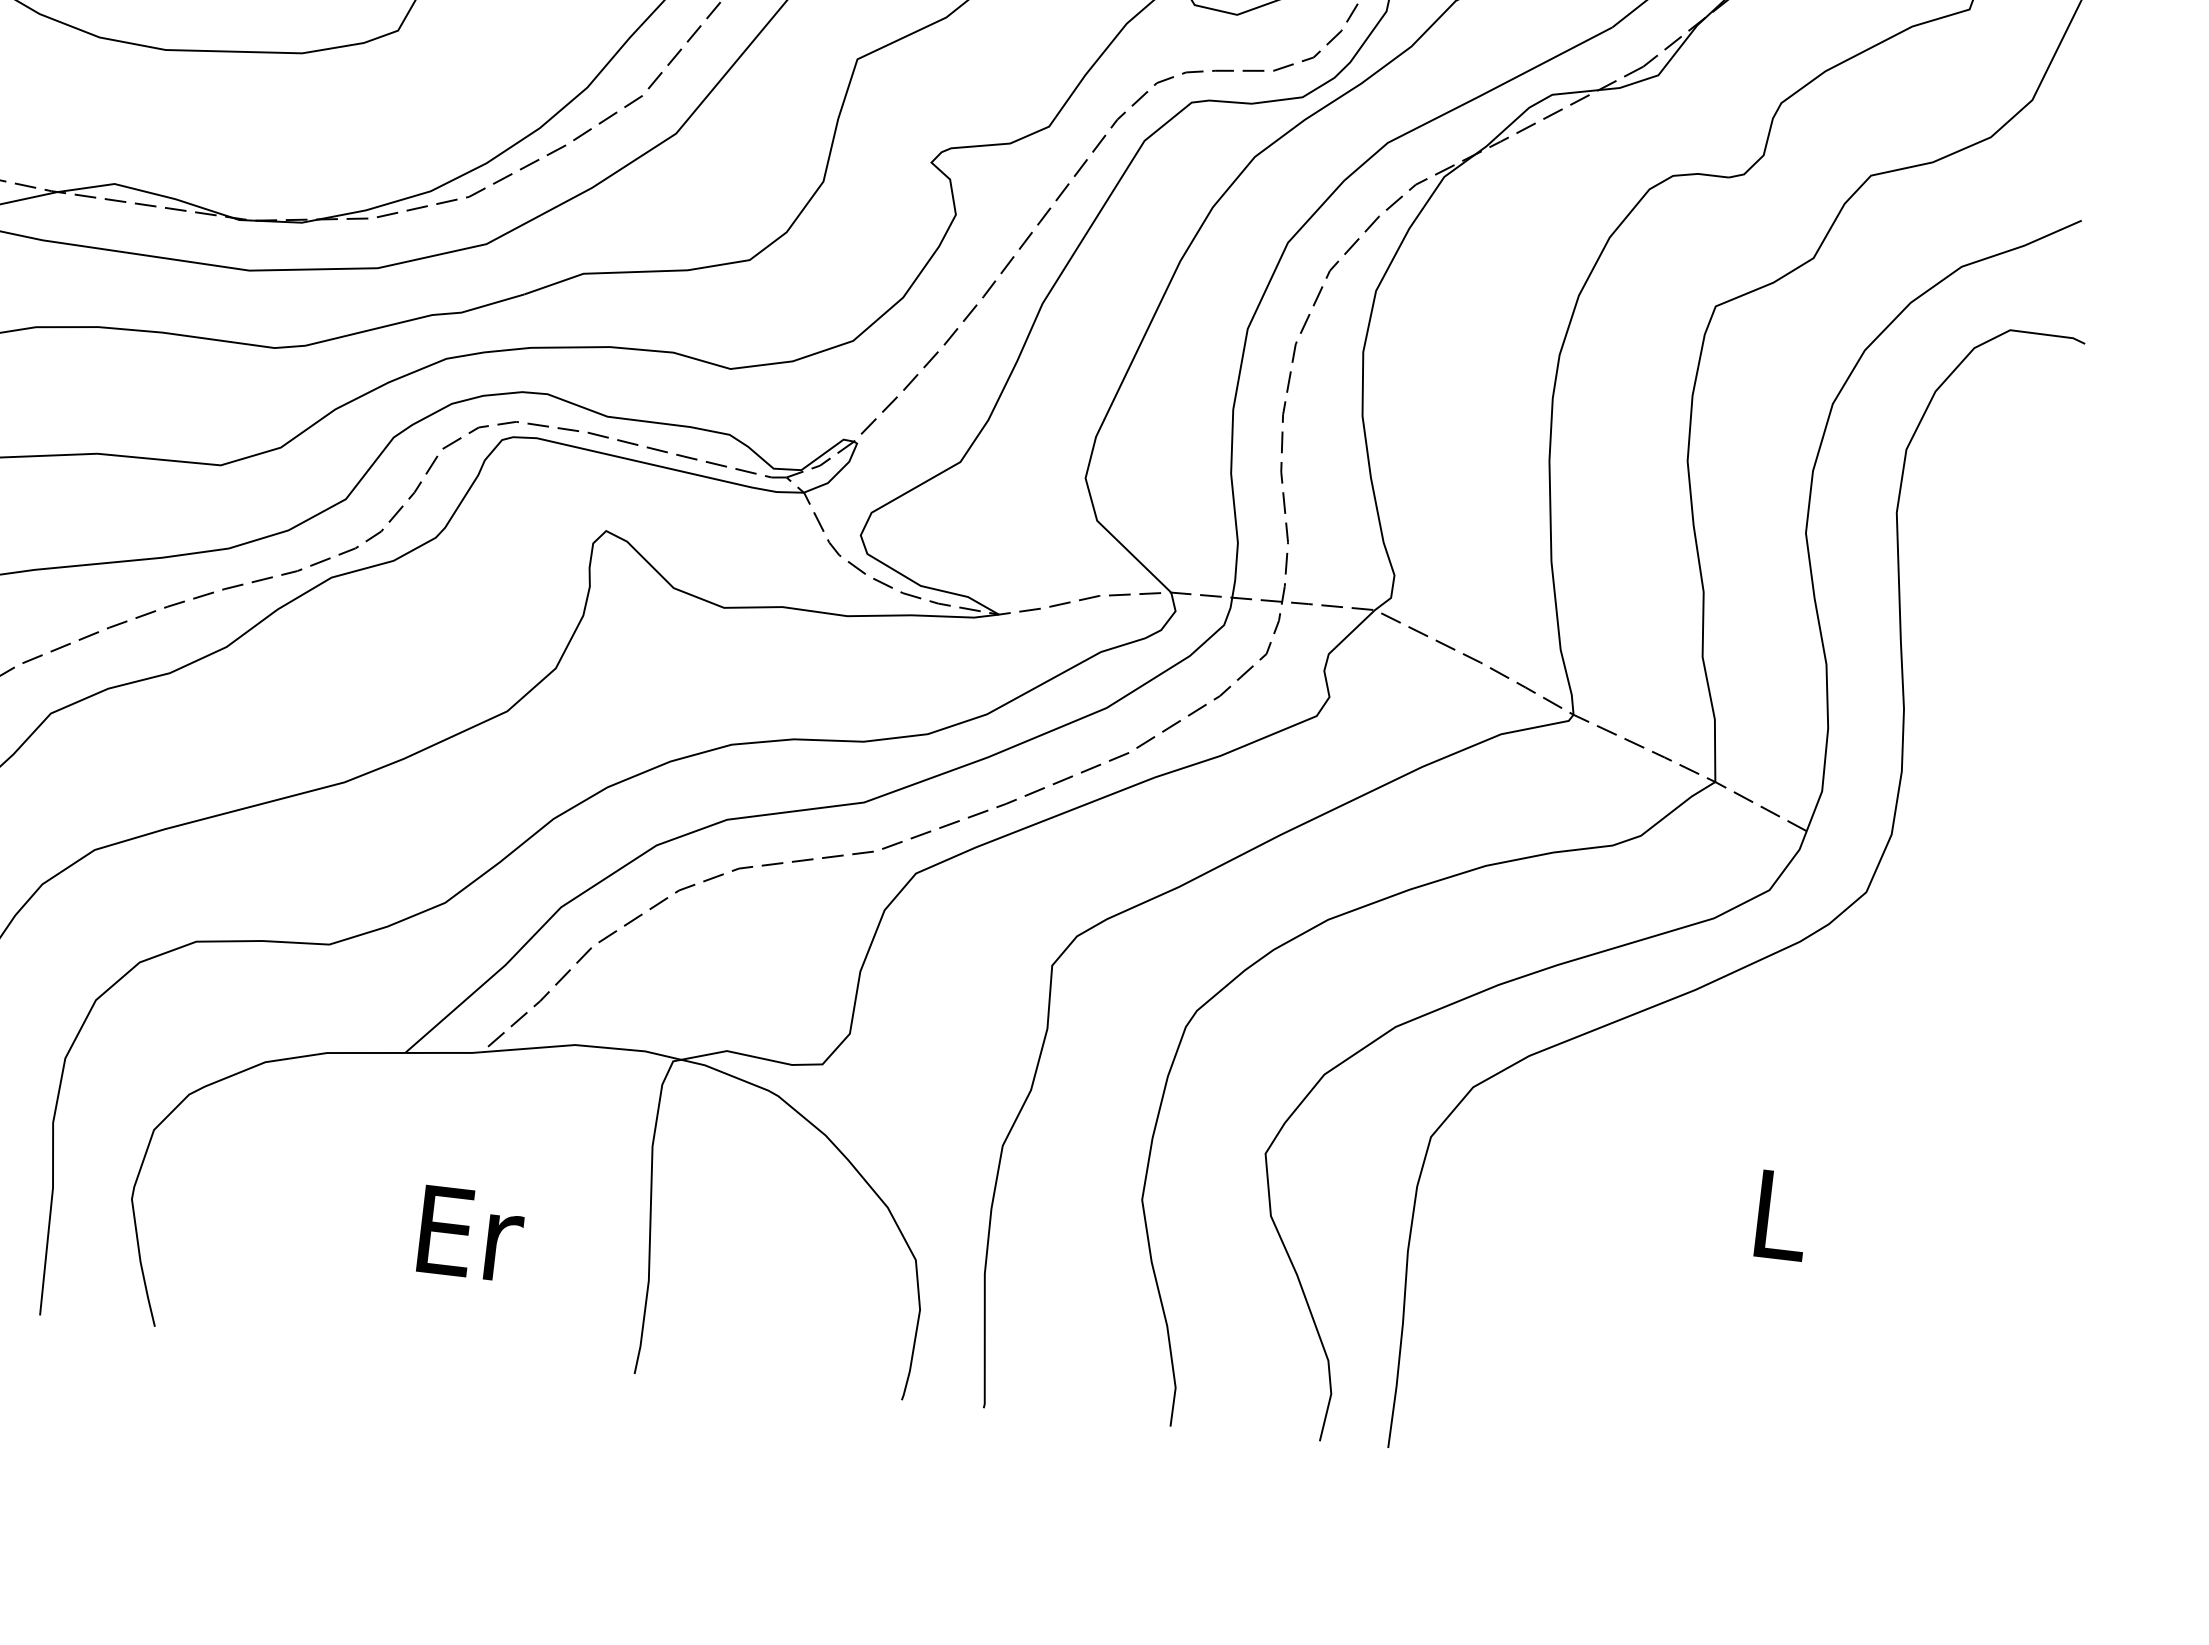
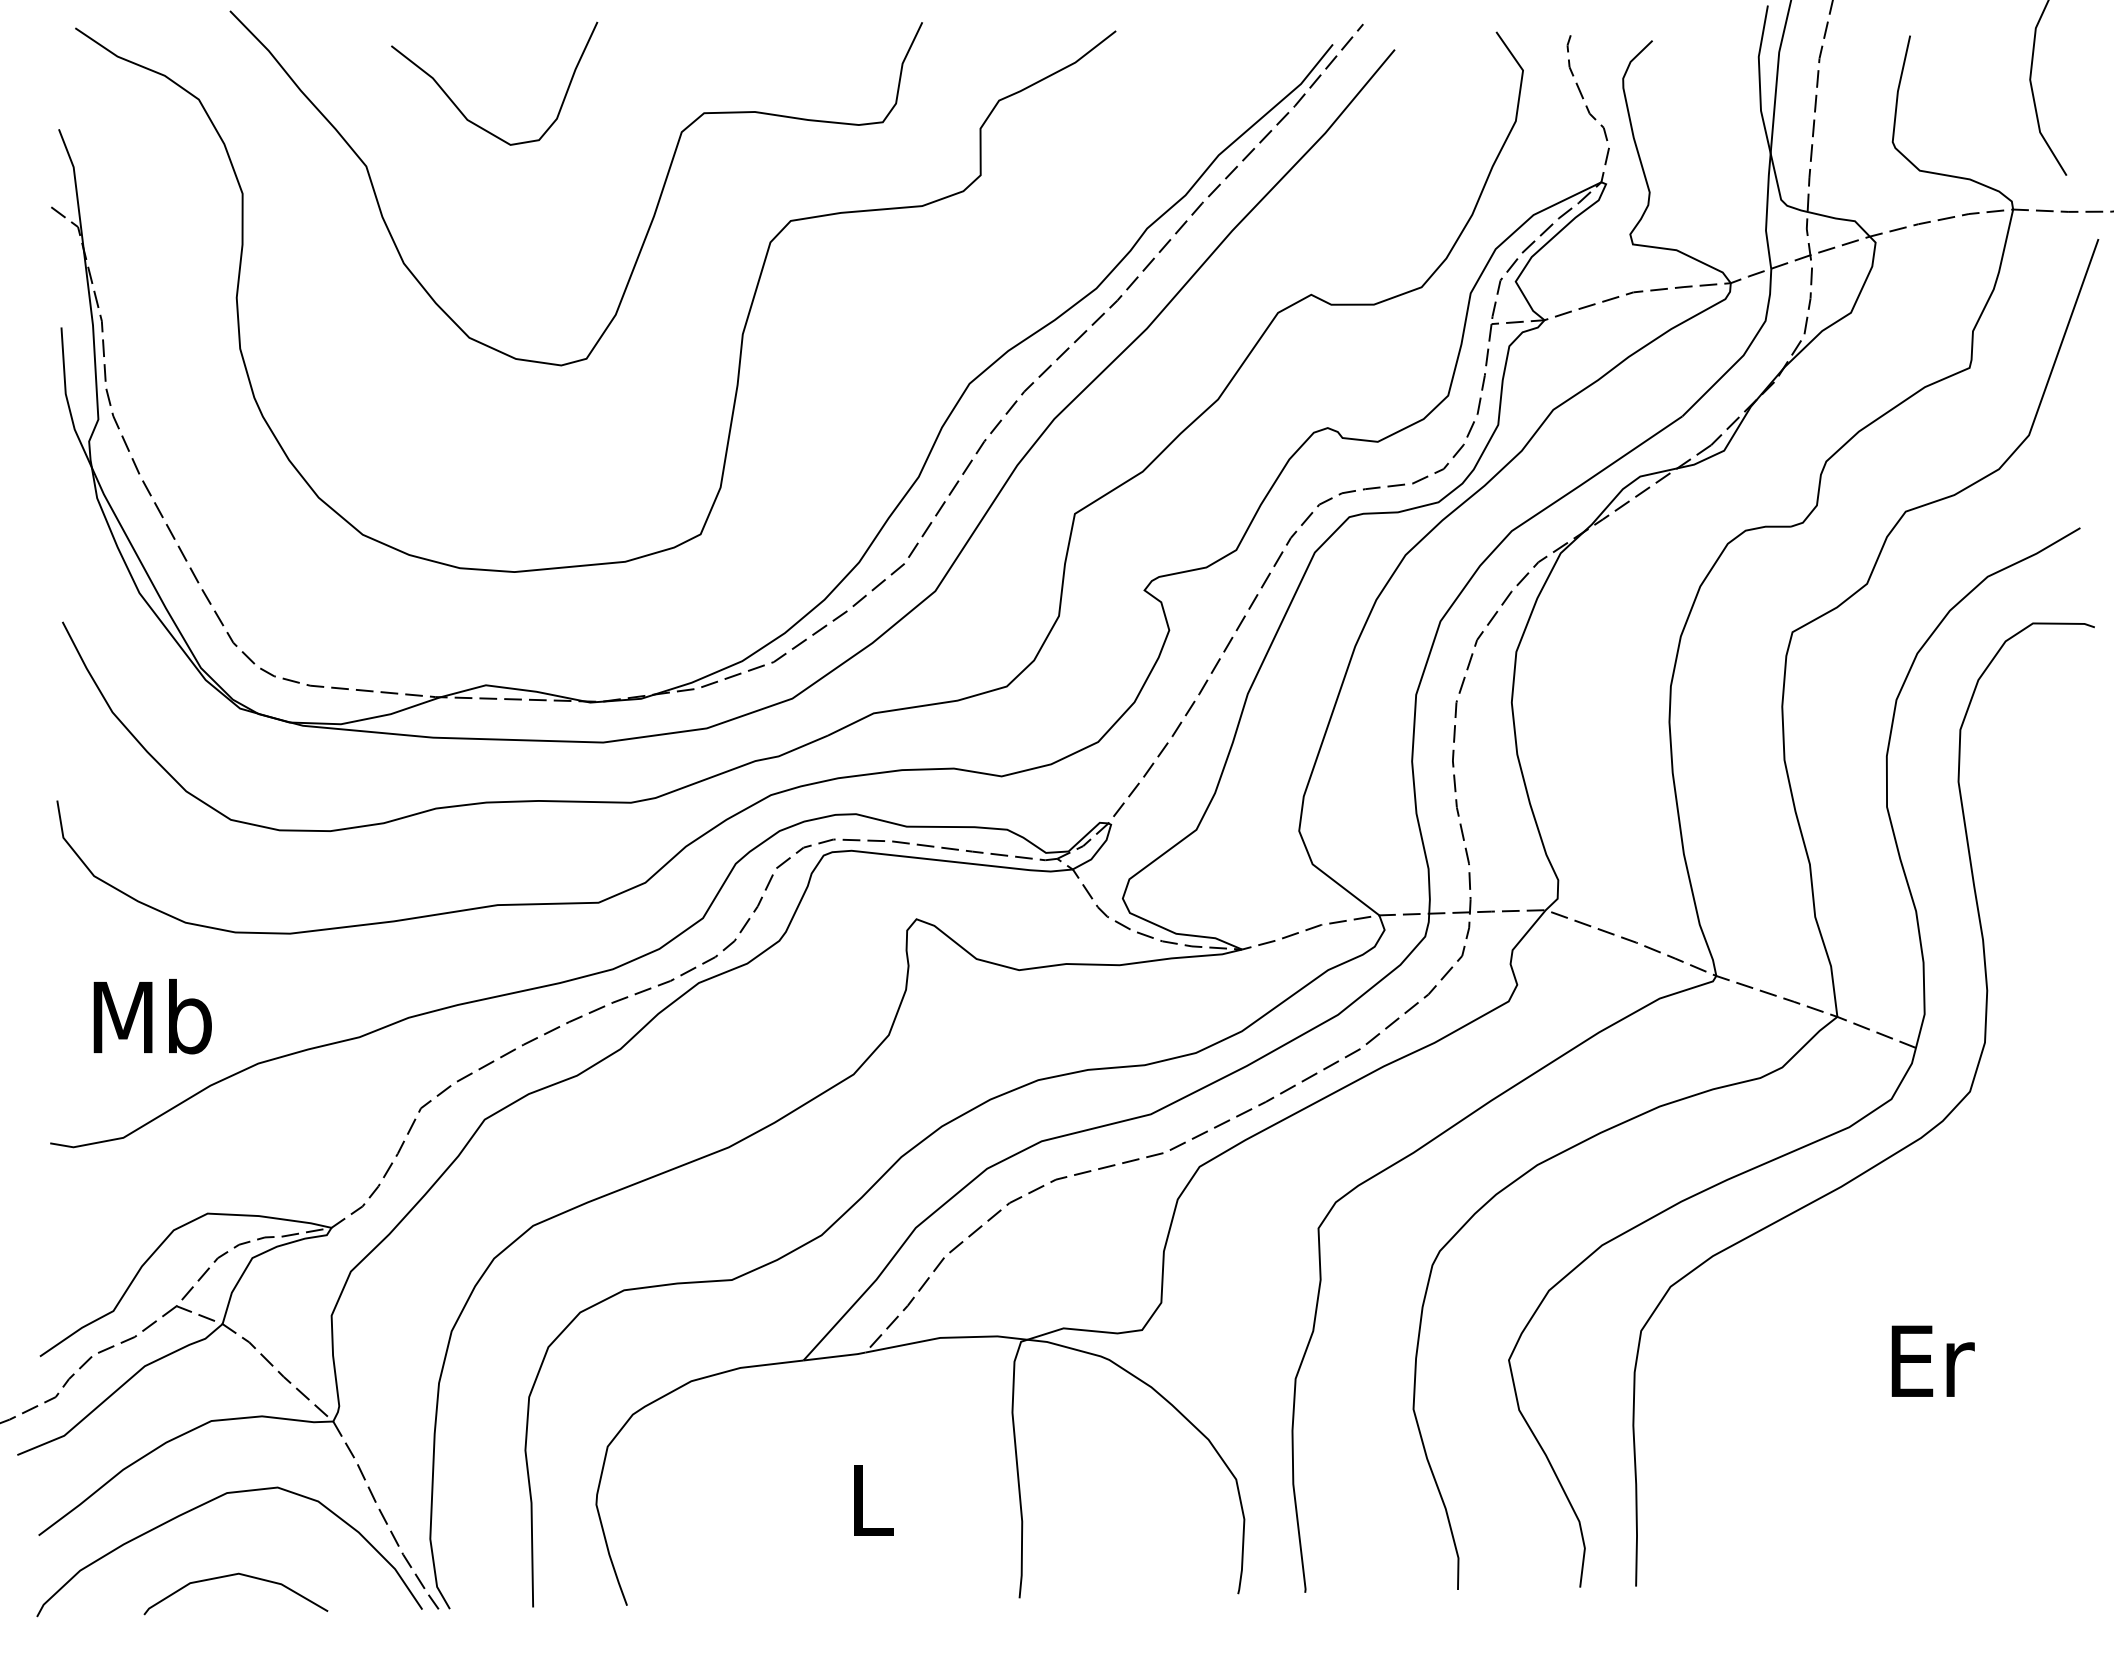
text: (1782, 1214) -> (1932, 1360), L -> Er
text: (470, 1233) -> (873, 1500), Er -> L

